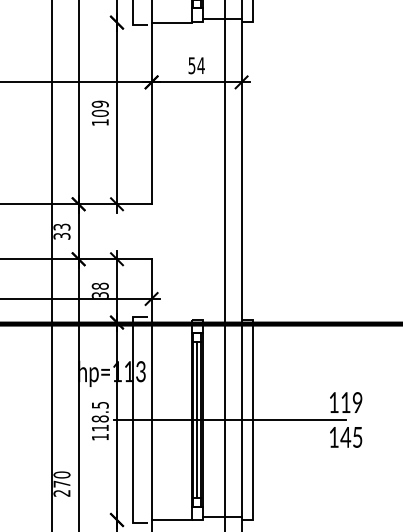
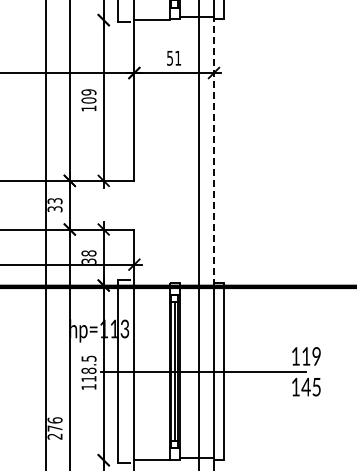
text: (200, 65) -> (177, 58), 54 -> 51
line: (241, 169) -> (213, 150), solid -> dashed
text: (61, 475) -> (54, 420), 270 -> 276

